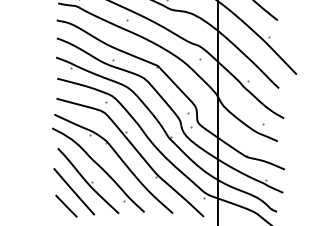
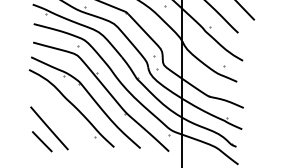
part: (88, 181) -> (62, 118), removed

